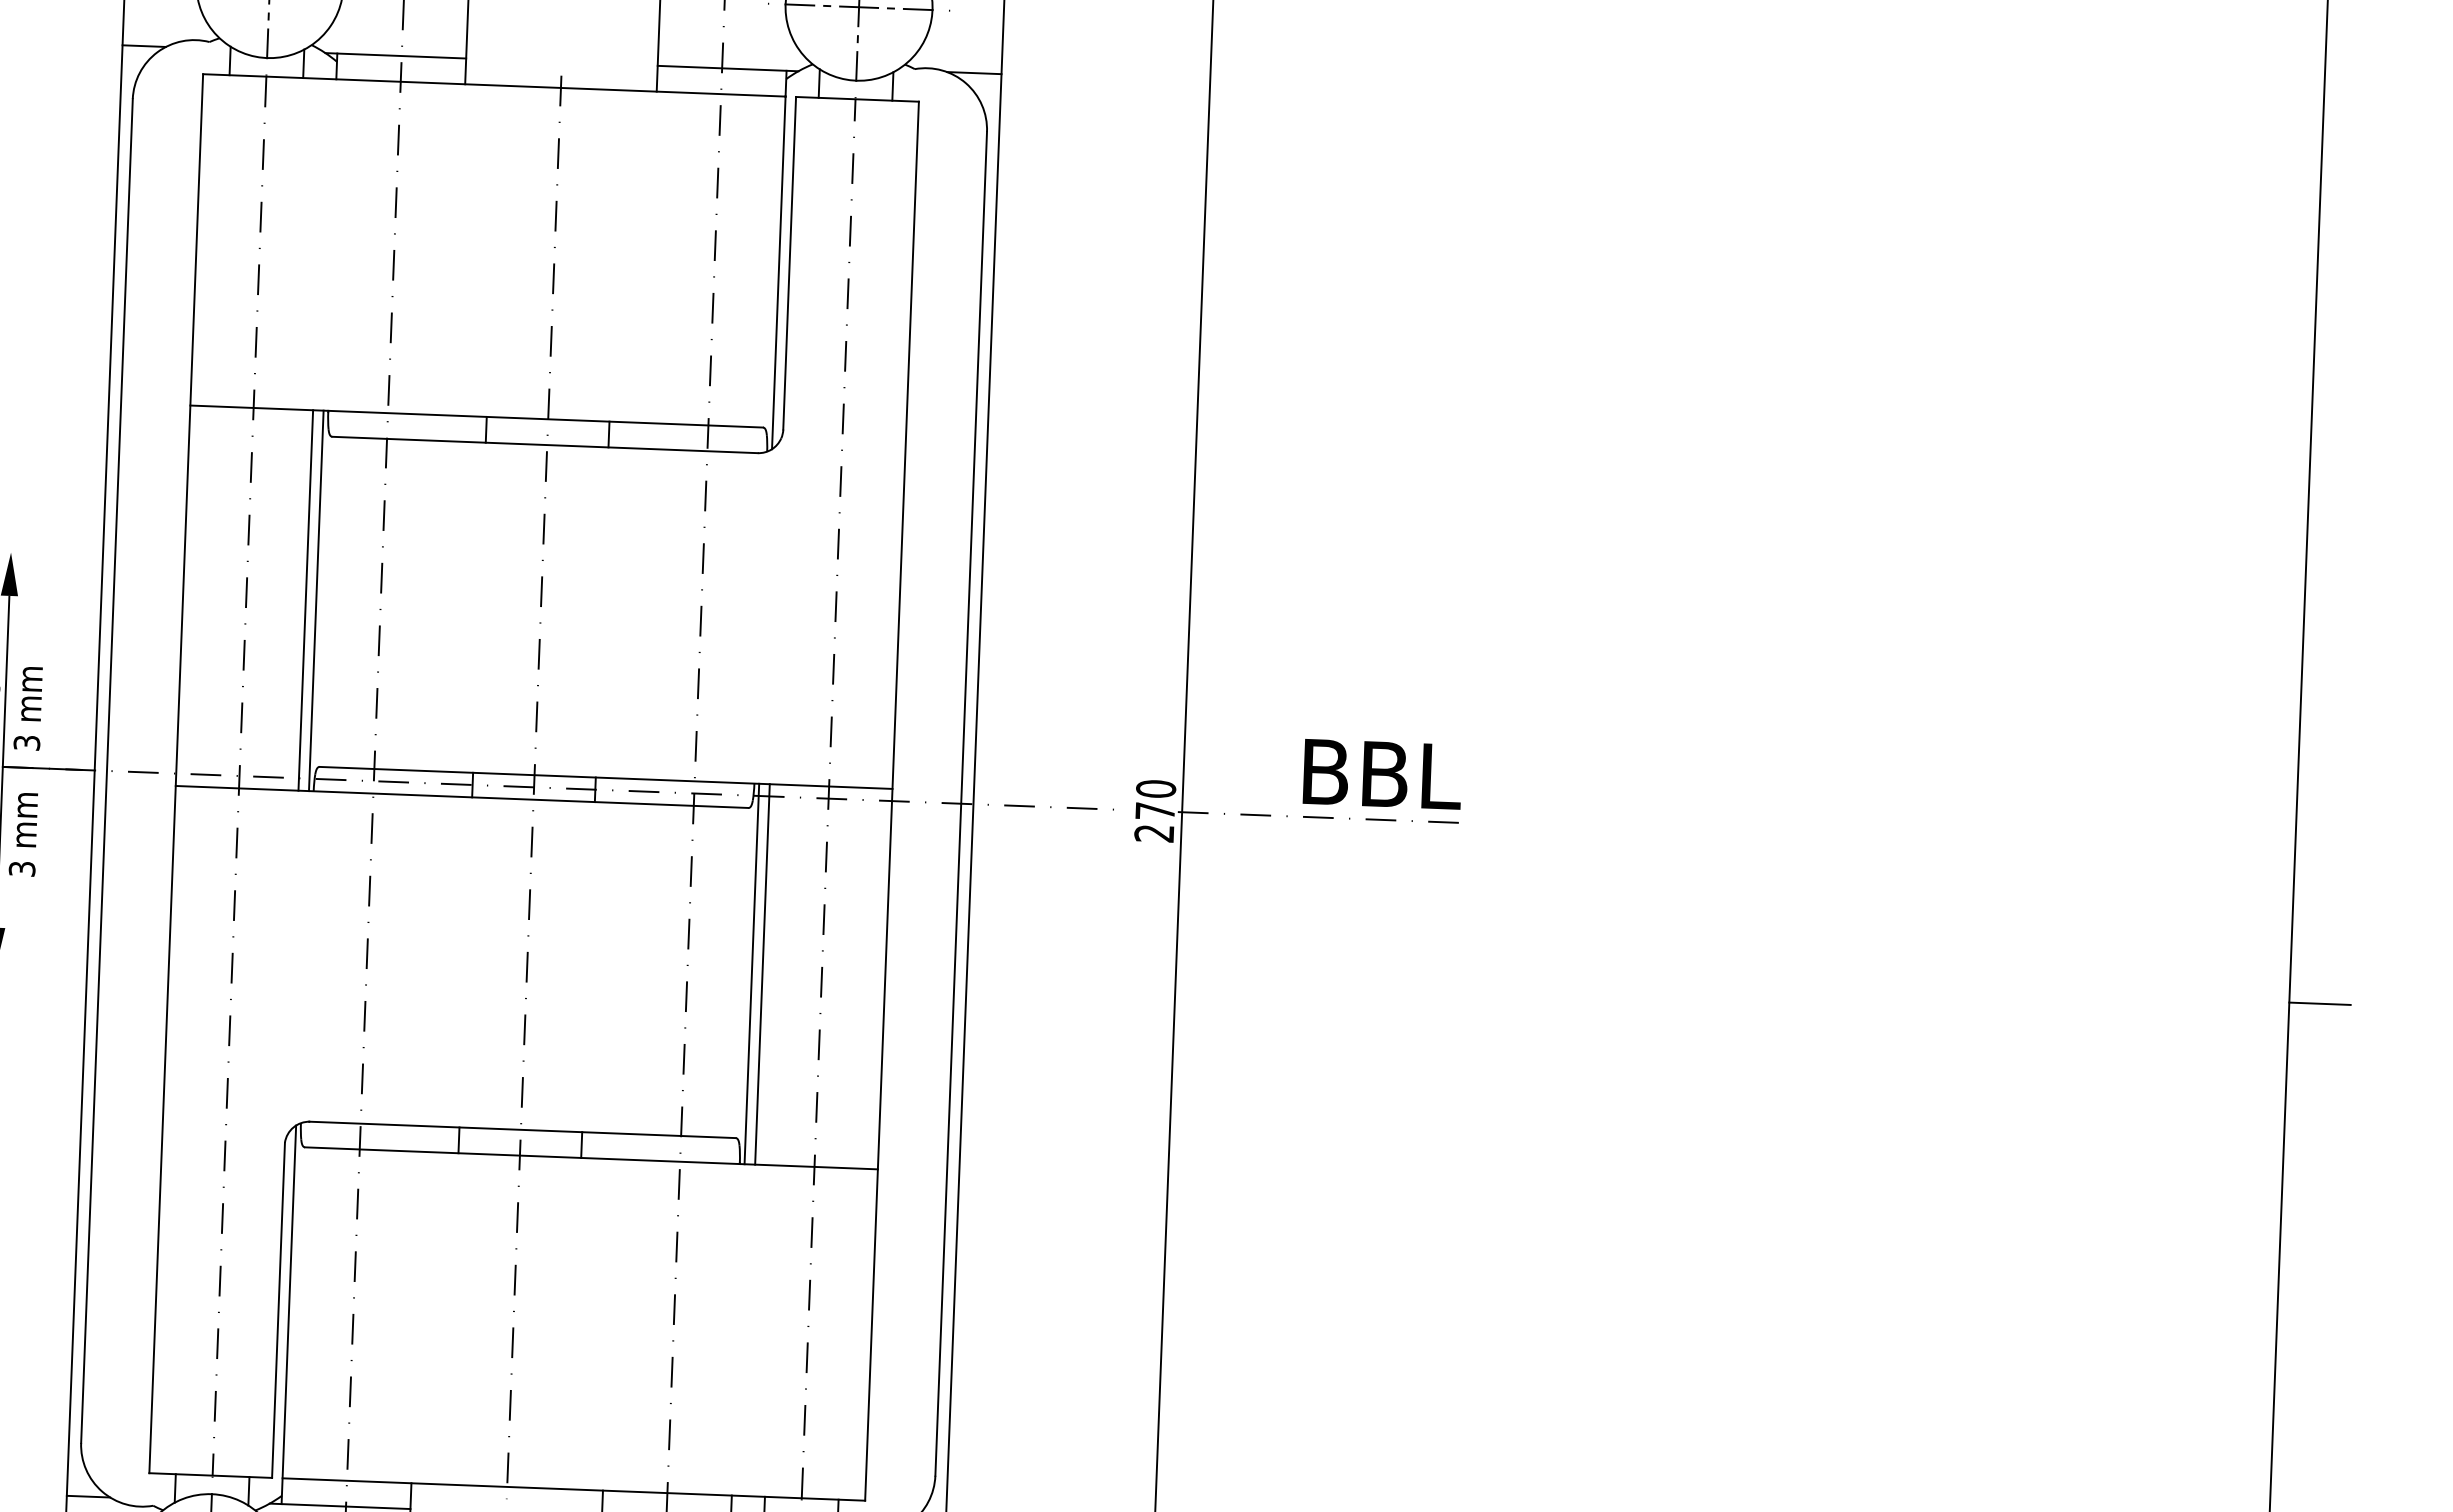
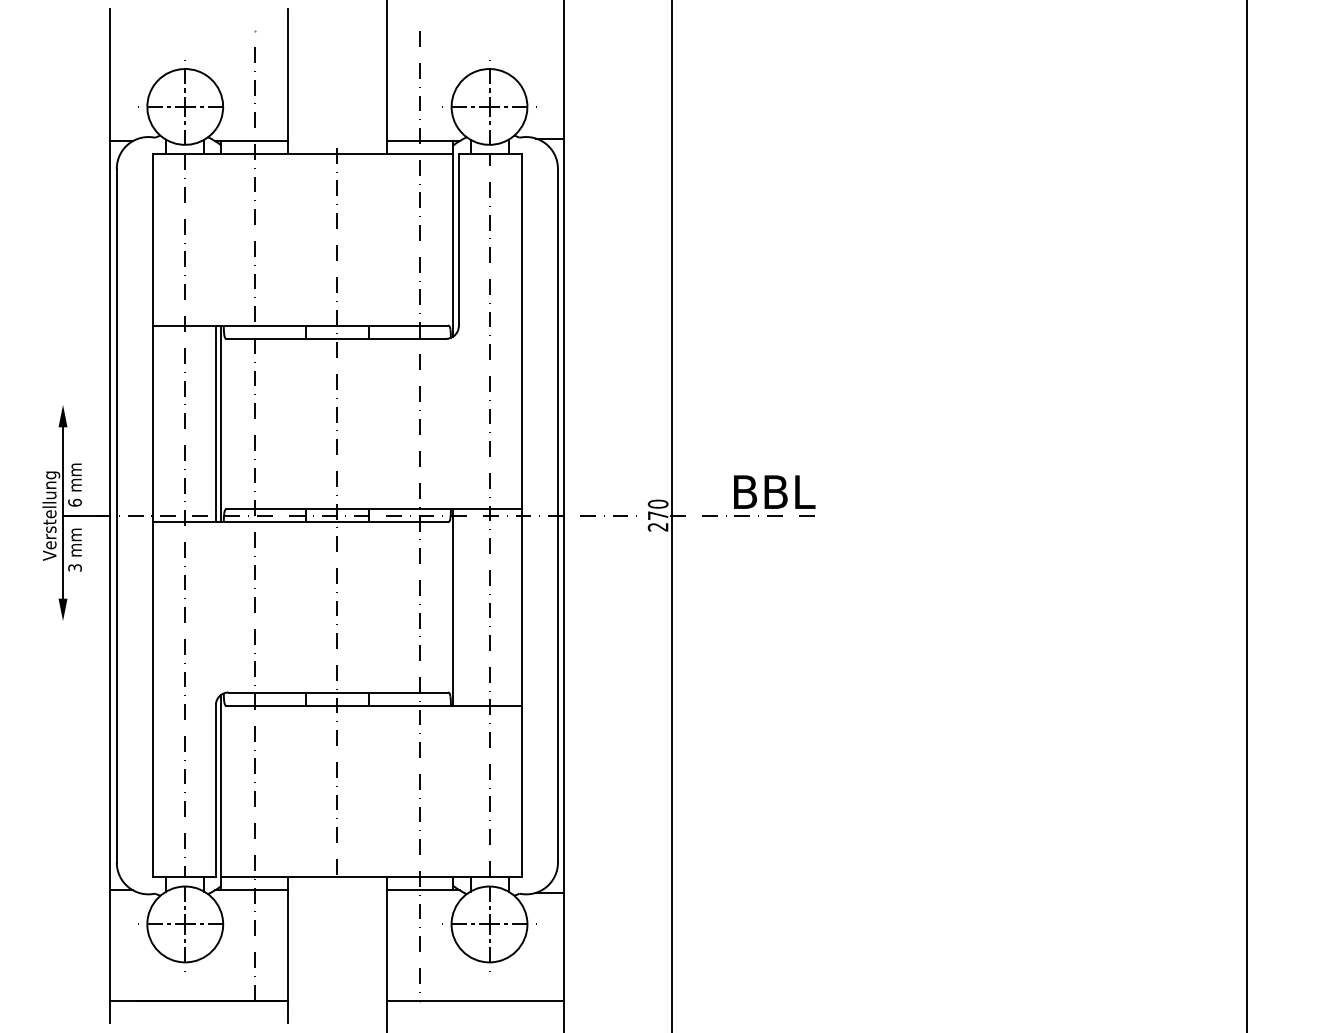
text: (26, 742) -> (74, 502), 3 -> 6
line: (761, 974) -> (458, 607), removed
line: (2319, 1003) -> (1262, 591), removed

